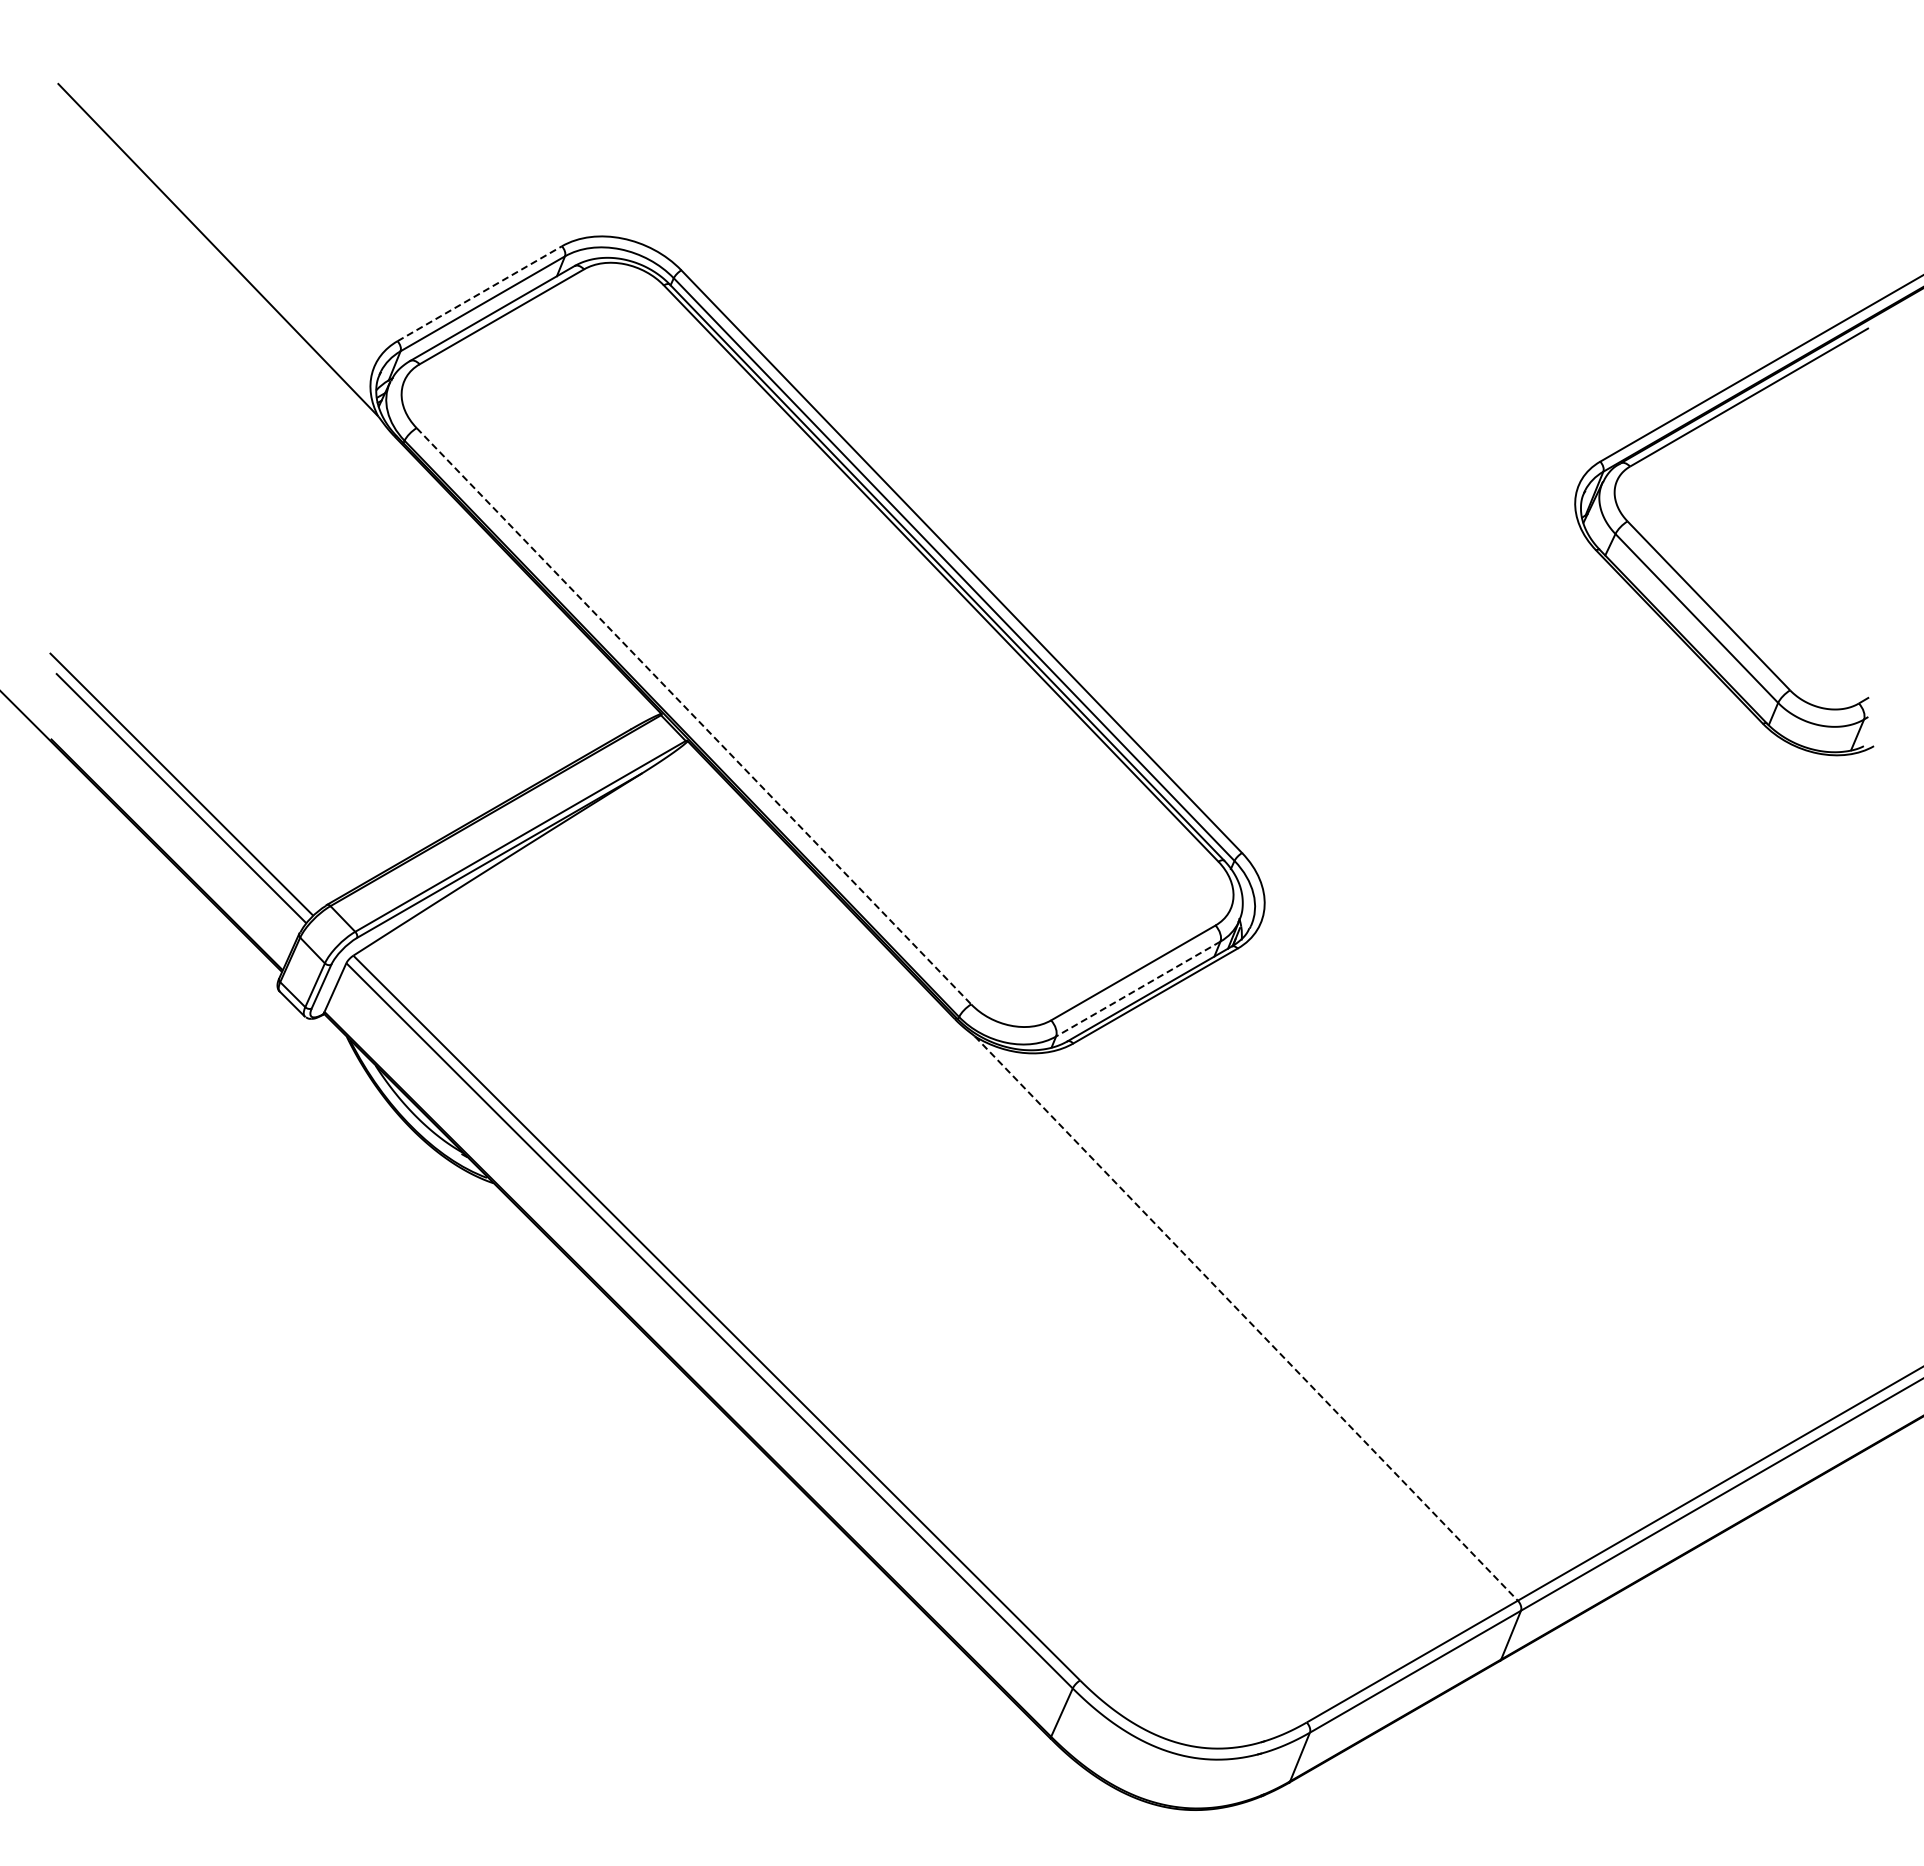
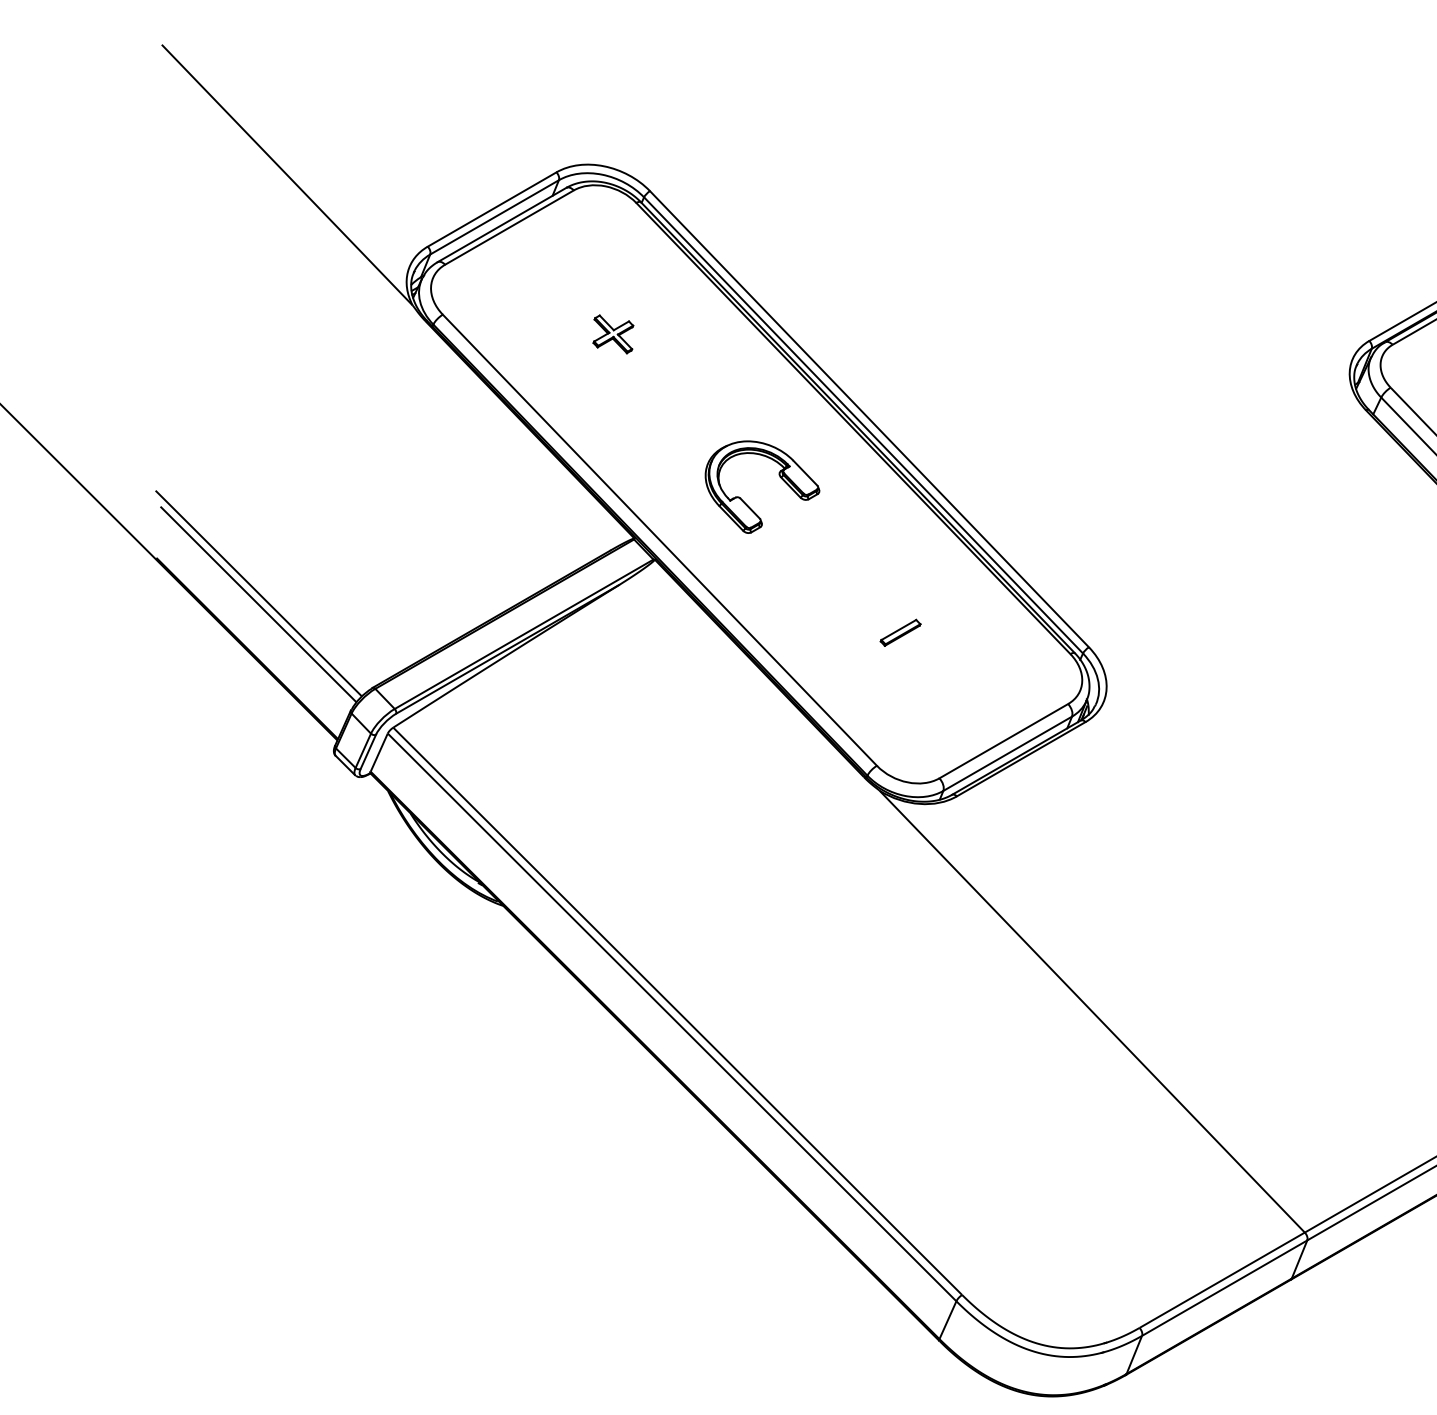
line: (479, 293) -> (491, 209), dashed -> solid
part: (634, 453) -> (613, 334), added
part: (847, 636) -> (780, 477), added
line: (693, 716) -> (659, 540), dashed -> solid
part: (1001, 834) -> (900, 632), added
line: (1138, 989) -> (1007, 754), dashed -> solid
line: (1246, 1318) -> (1092, 1011), dashed -> solid

